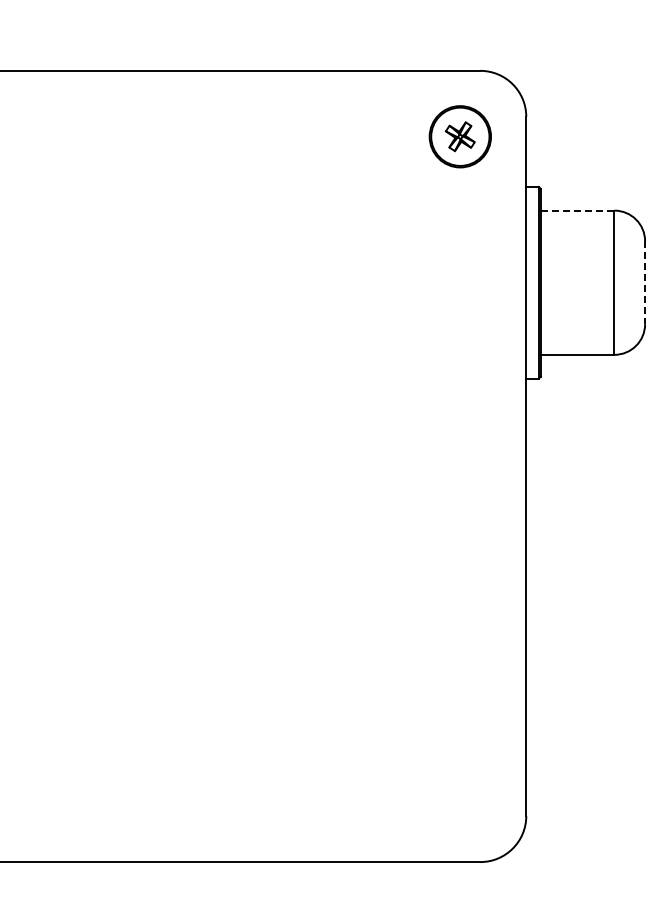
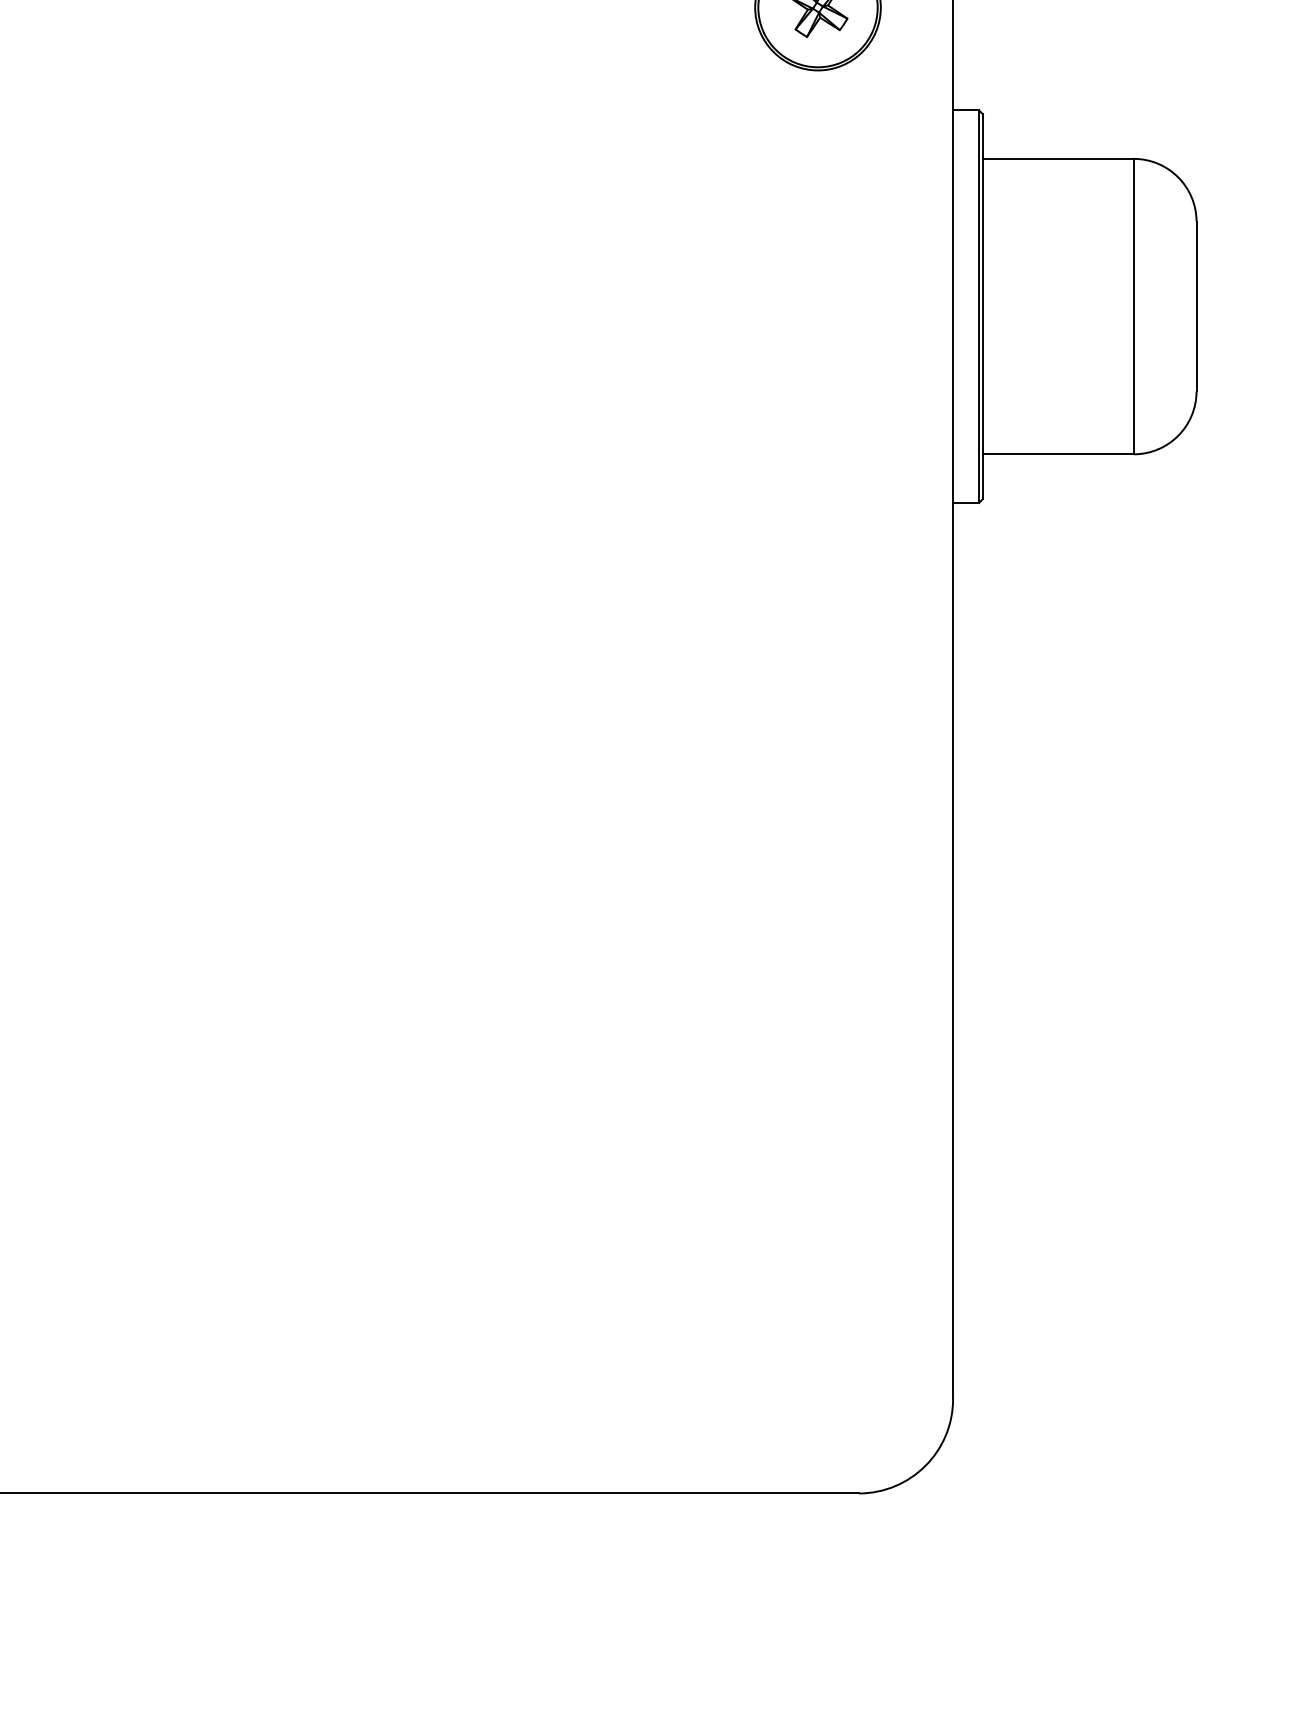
line: (577, 210) -> (1058, 158), dashed -> solid
line: (645, 283) -> (1197, 308), dashed -> solid

